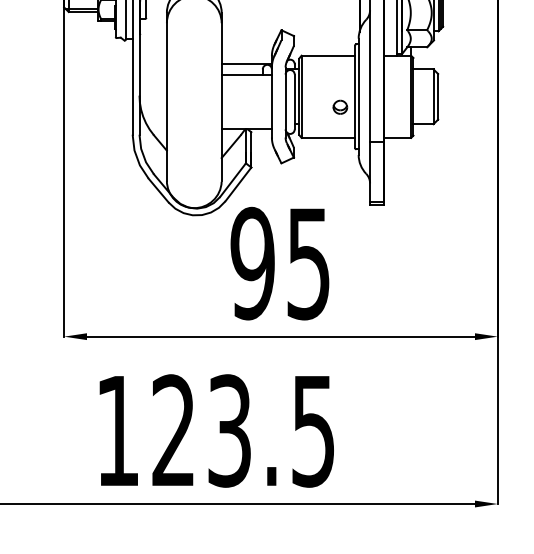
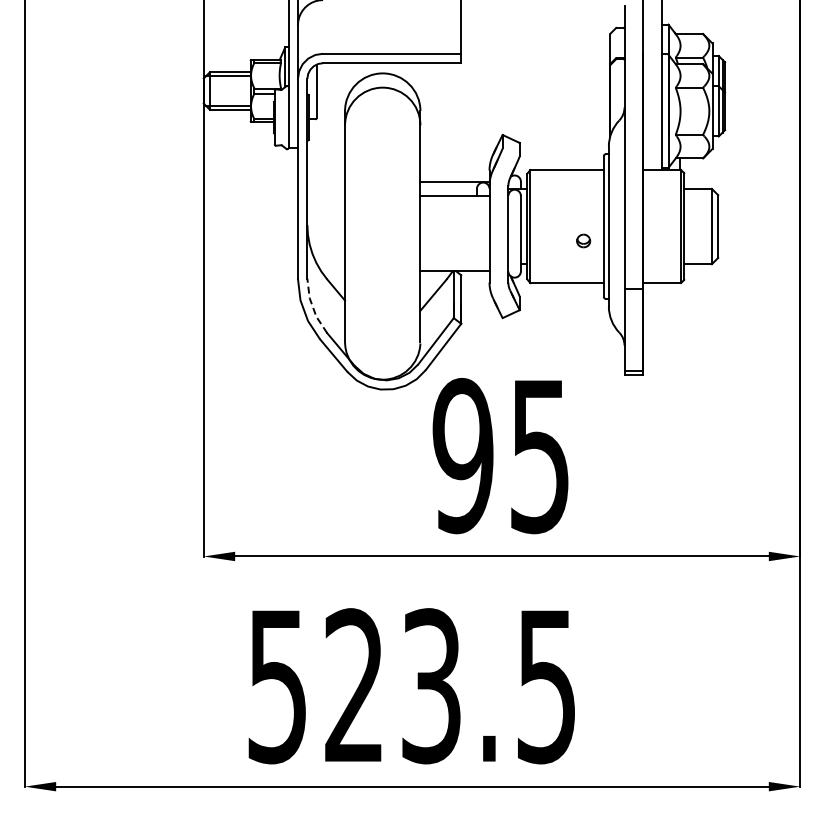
part: (340, 106) -> (583, 240), size x0.7
line: (143, 155) -> (313, 307), solid -> dashed
text: (117, 431) -> (276, 687), 123.5 -> 523.5

